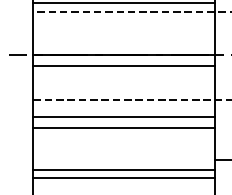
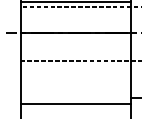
line: (123, 66) -> (75, 40), removed
line: (123, 117) -> (75, 71), removed
line: (123, 126) -> (75, 77), removed
line: (123, 177) -> (75, 108), removed

